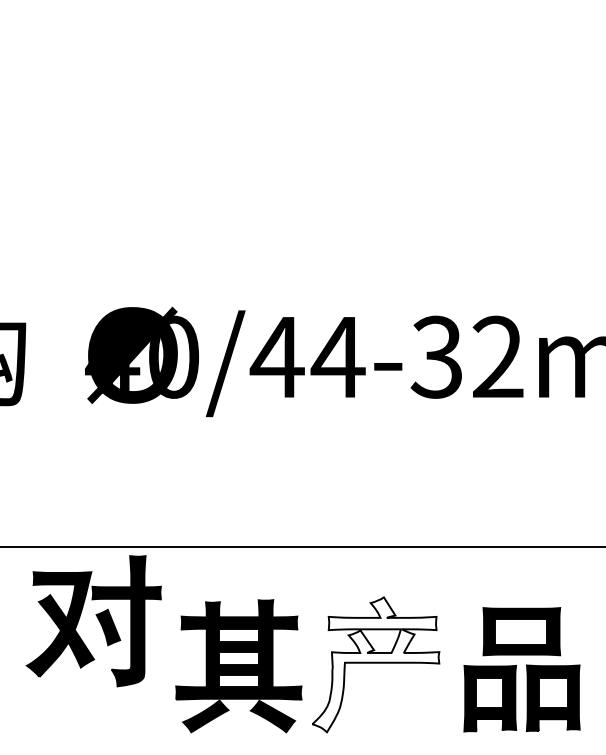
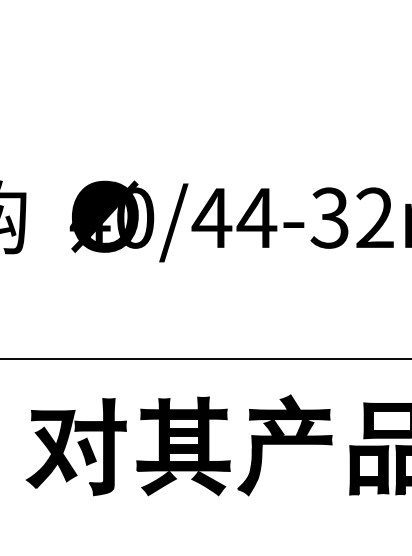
part: (93, 621) -> (76, 447), moved
fill: (375, 664) -> (284, 445), added

